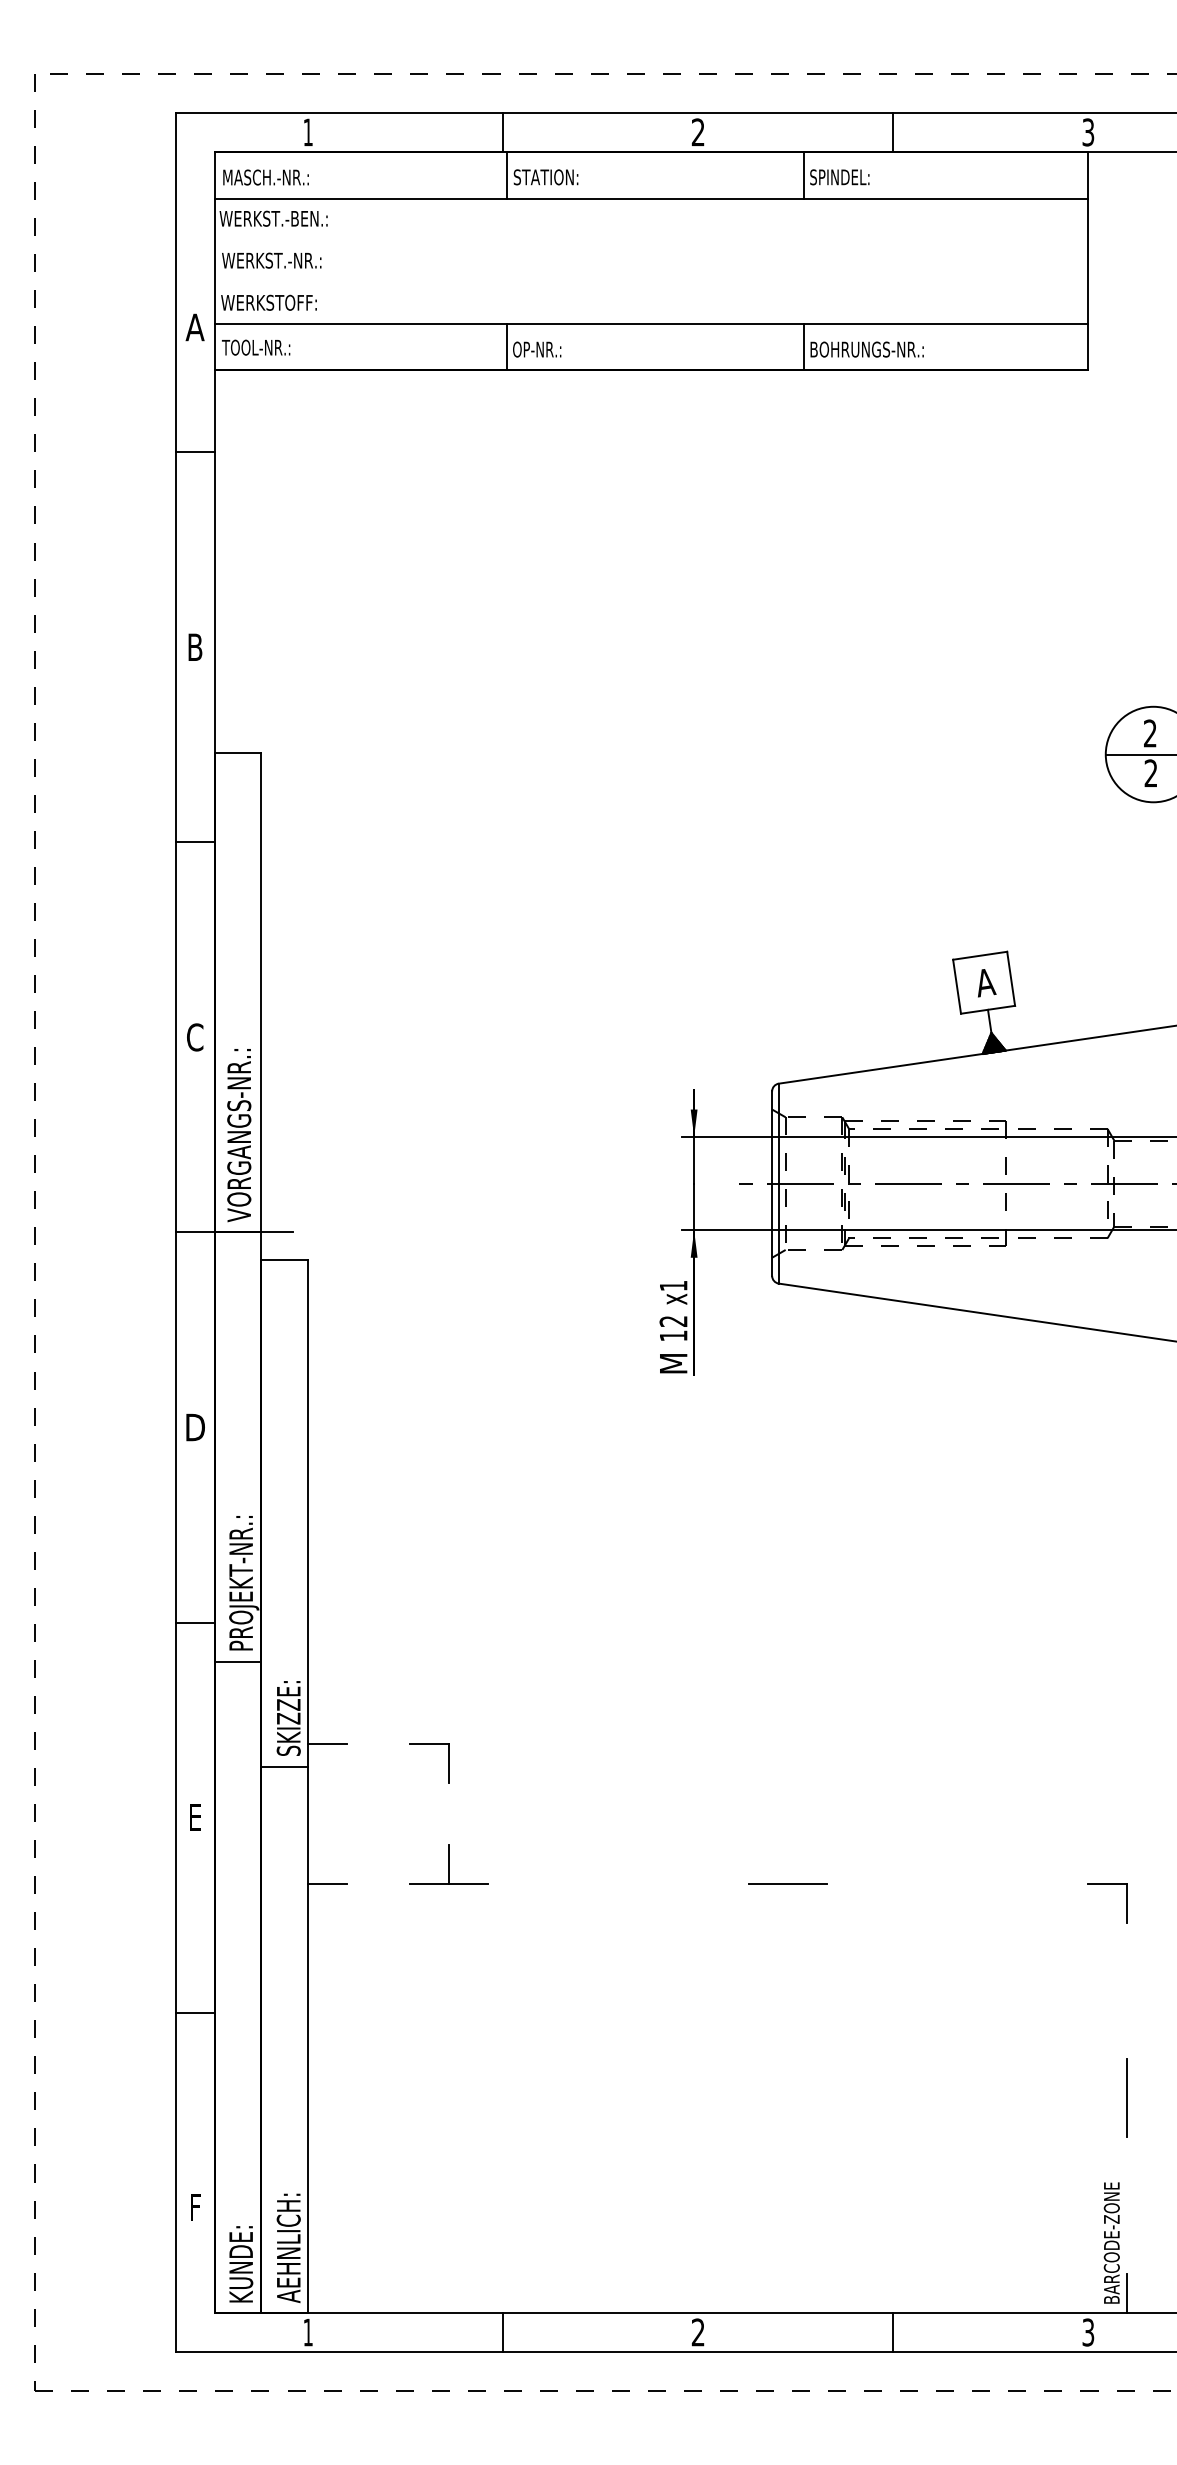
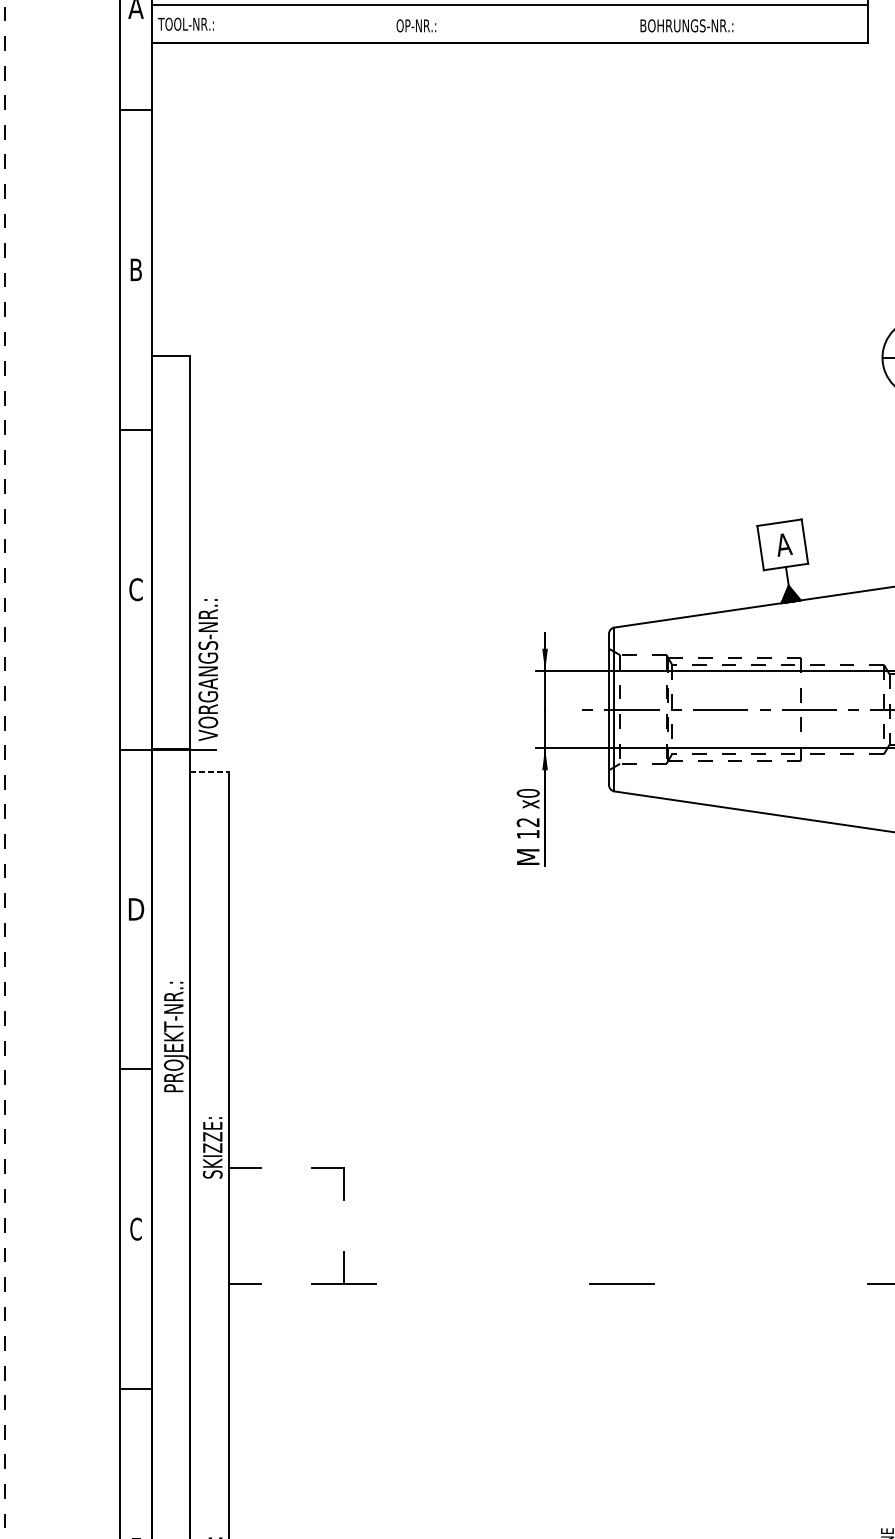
line: (507, 346) -> (392, 23), removed
line: (803, 346) -> (634, 23), removed
text: (239, 1135) -> (208, 670), moved
line: (285, 1259) -> (210, 771), solid -> dashed
text: (673, 1285) -> (528, 793), x1 -> x0
line: (237, 1661) -> (170, 1101), removed
line: (284, 1766) -> (209, 1187), removed
text: (195, 1817) -> (136, 1229), E -> C

